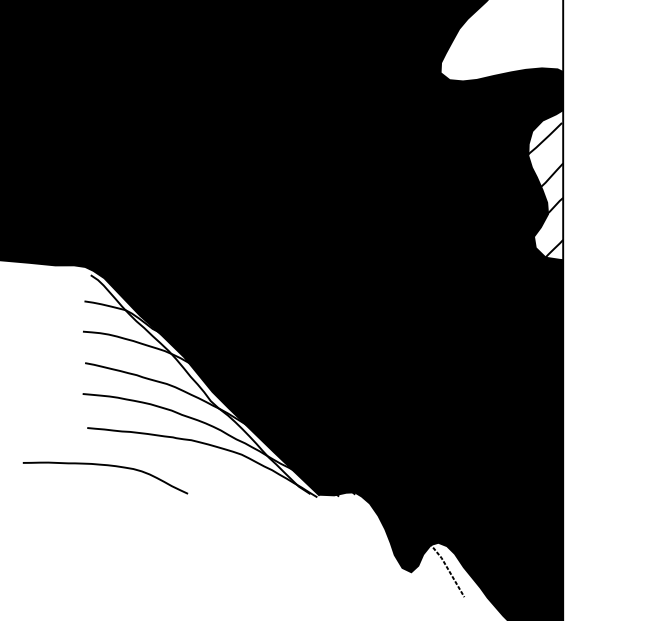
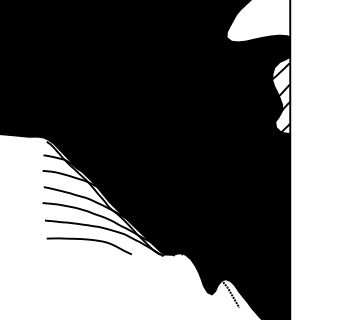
curve: (103, 466) -> (88, 240), moved

